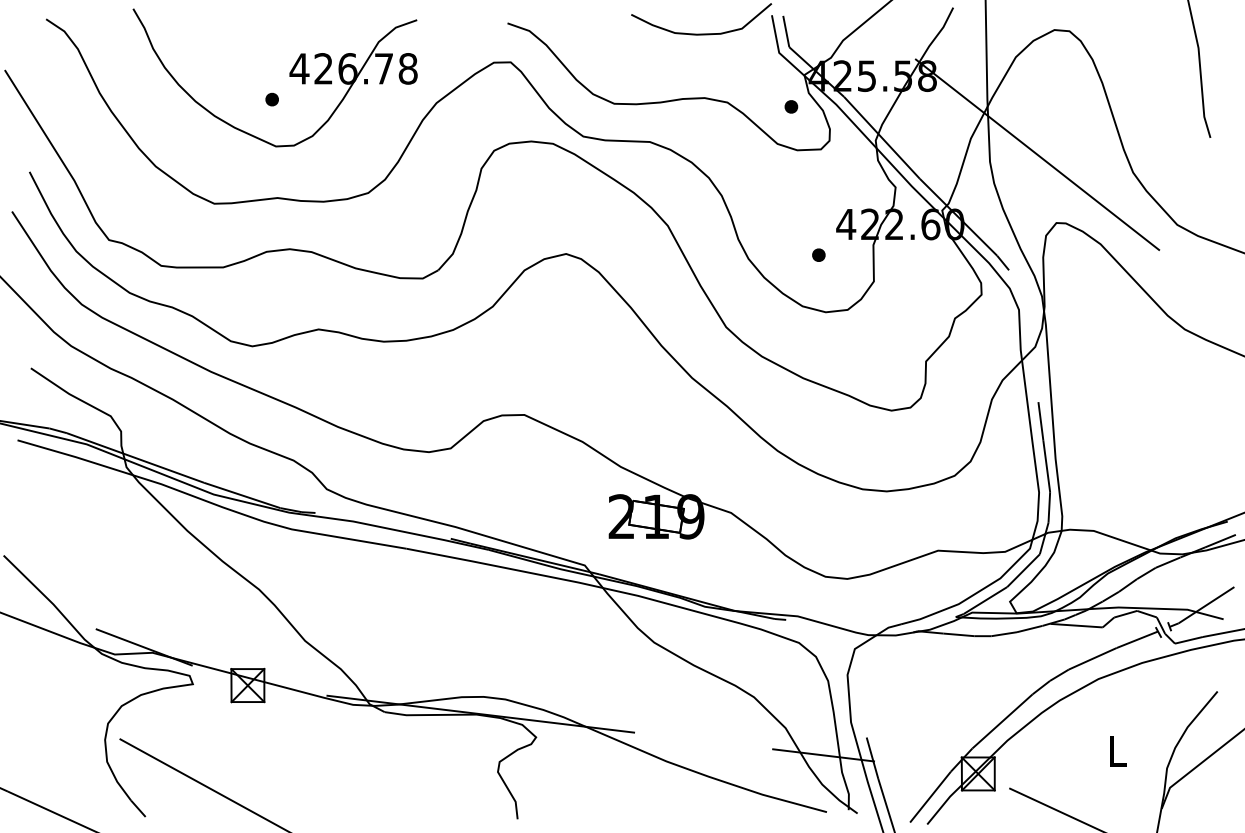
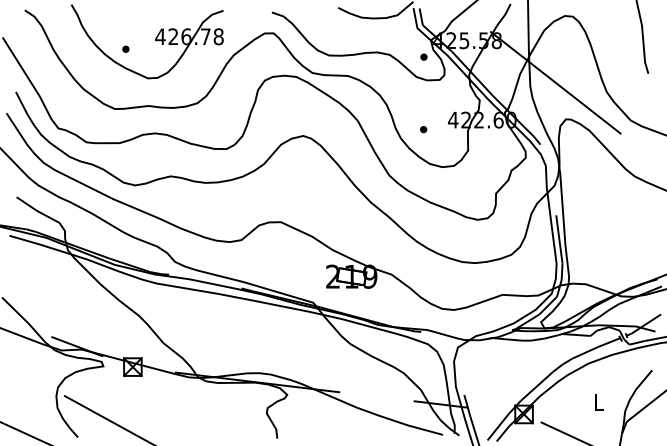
part: (271, 98) -> (125, 48), moved
part: (818, 254) -> (423, 129), moved

